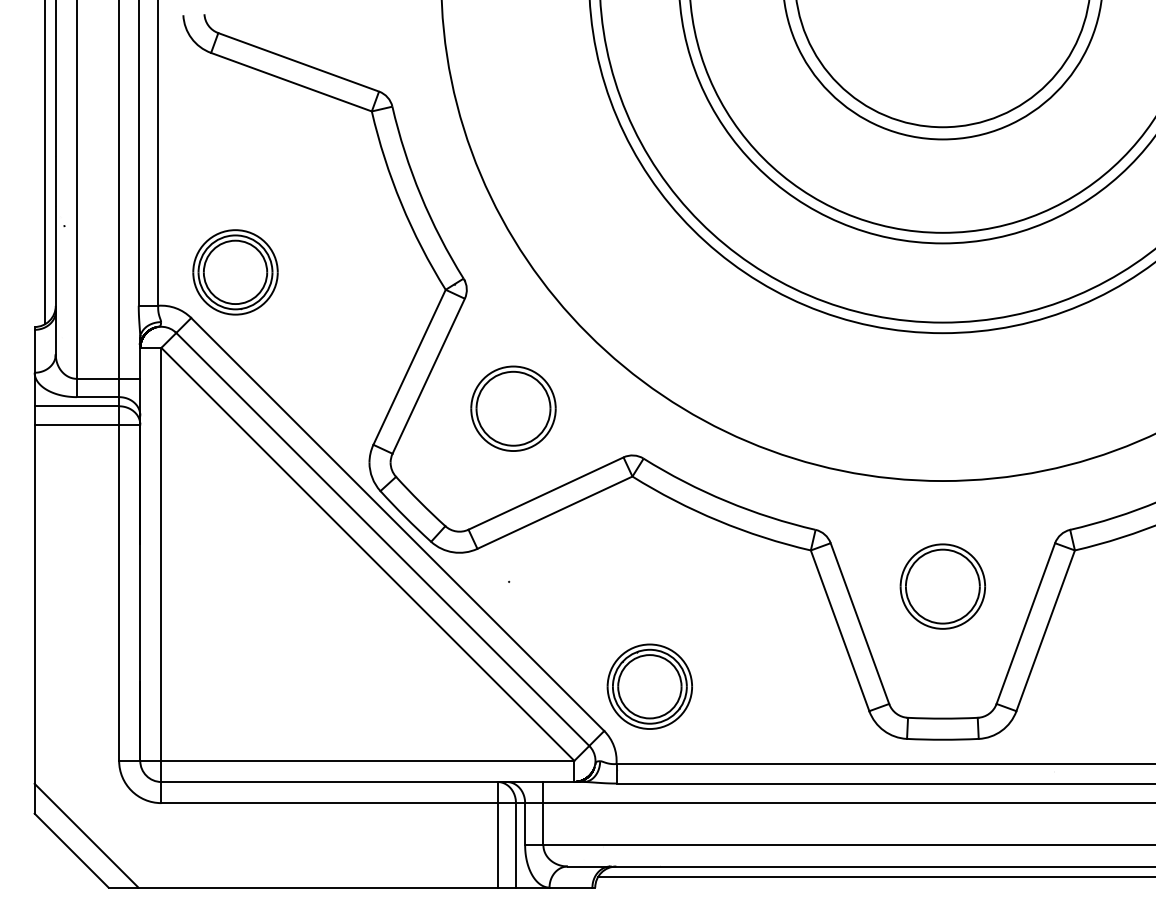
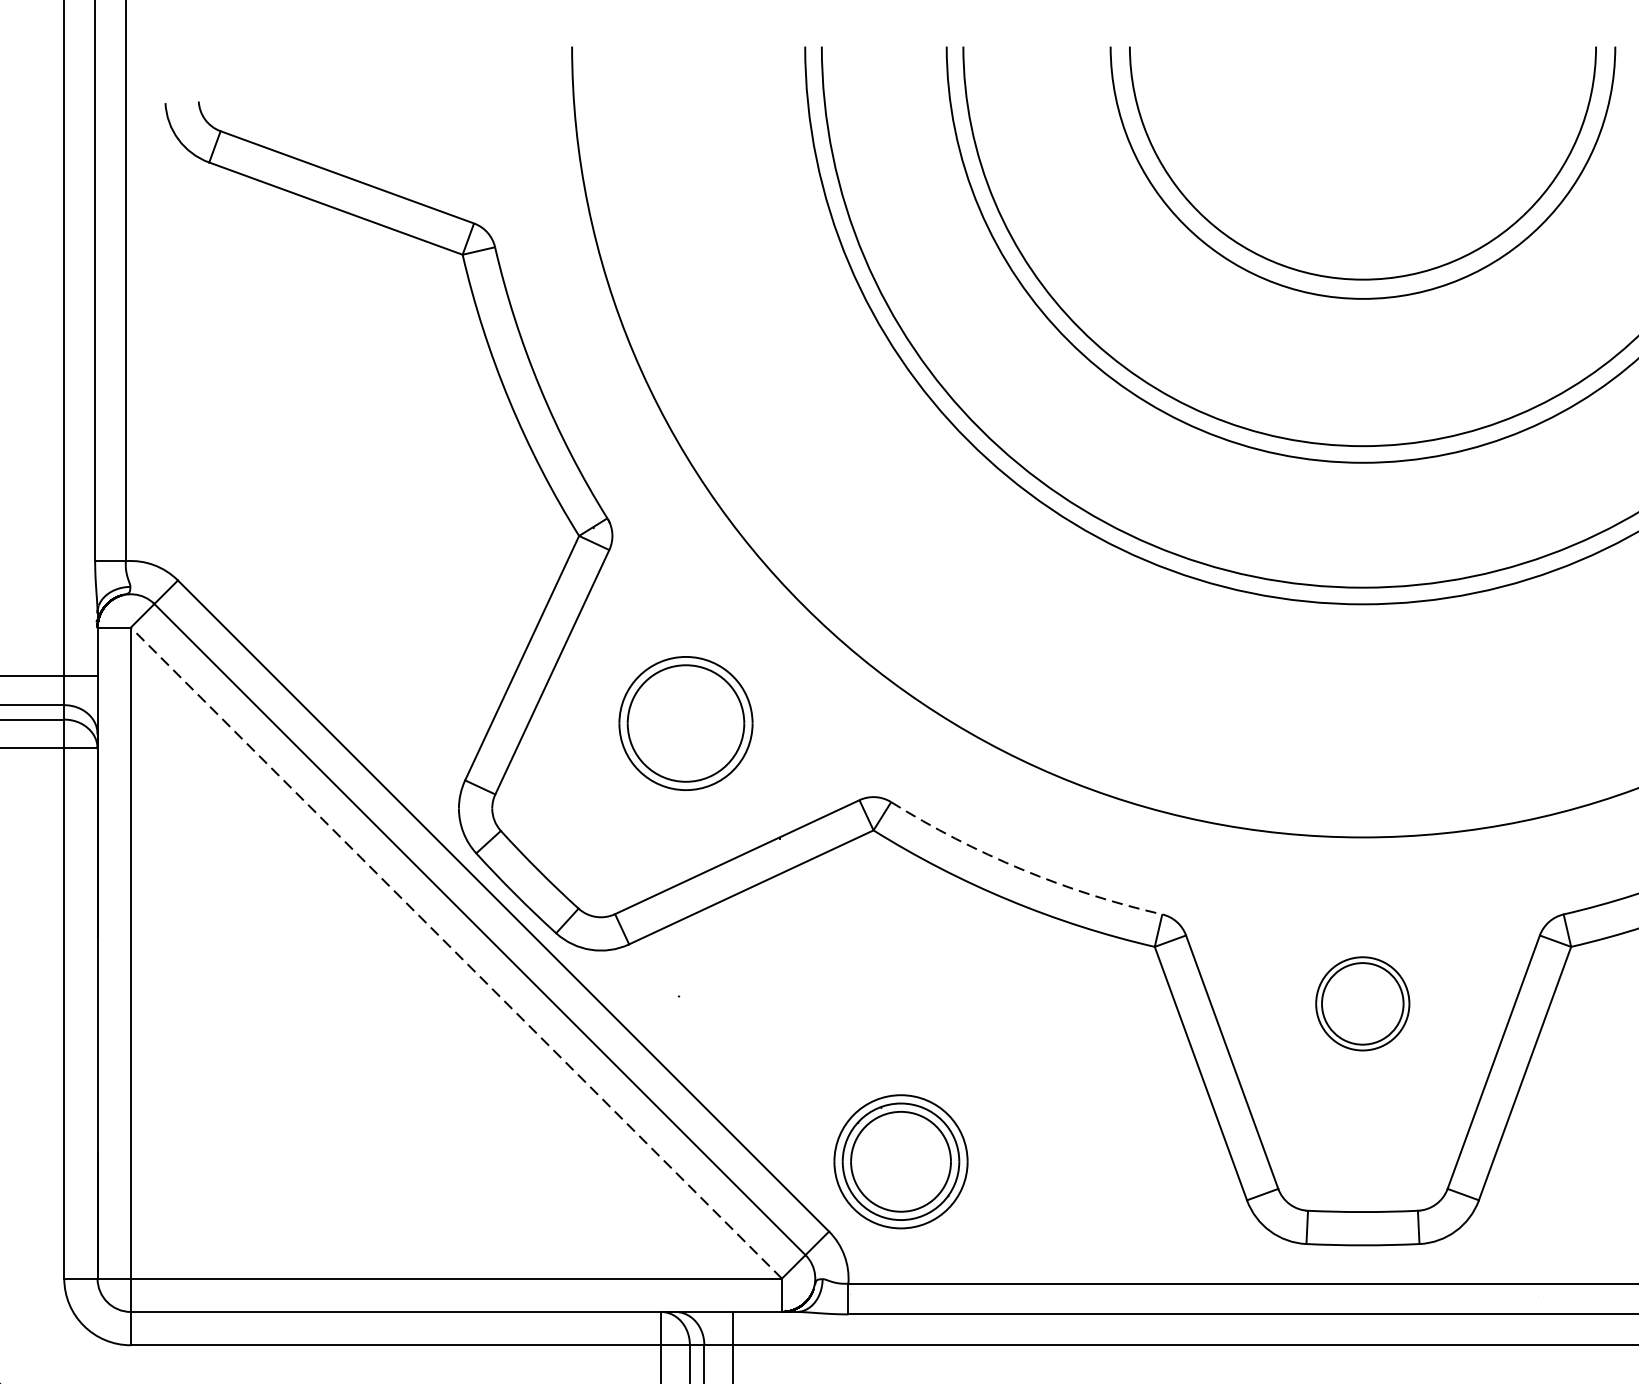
part: (235, 272) -> (247, 508), removed
arc: (726, 501) -> (1021, 869), solid -> dashed
line: (367, 554) -> (455, 953), solid -> dashed
part: (942, 586) -> (1362, 1003), size x0.7

